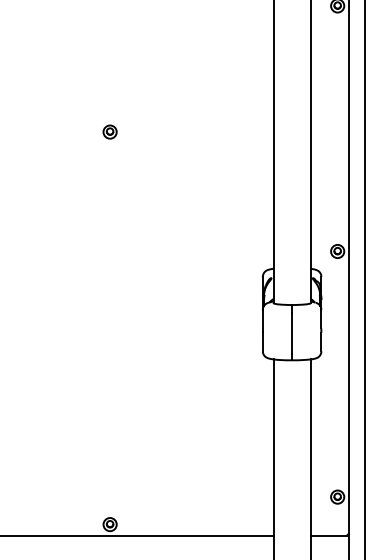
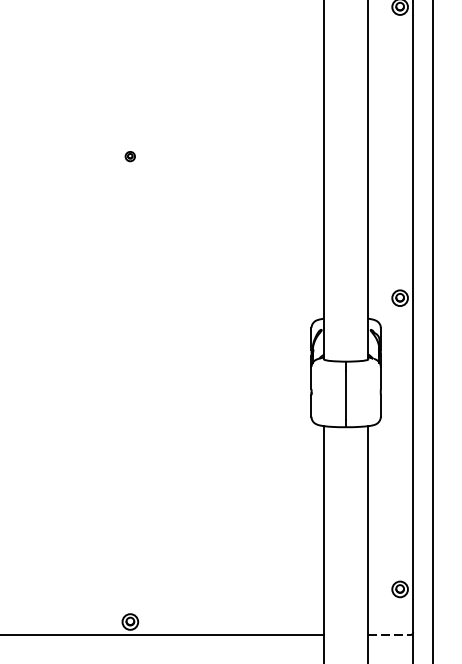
part: (109, 131) -> (129, 155), size x0.6
line: (328, 535) -> (389, 634), solid -> dashed

